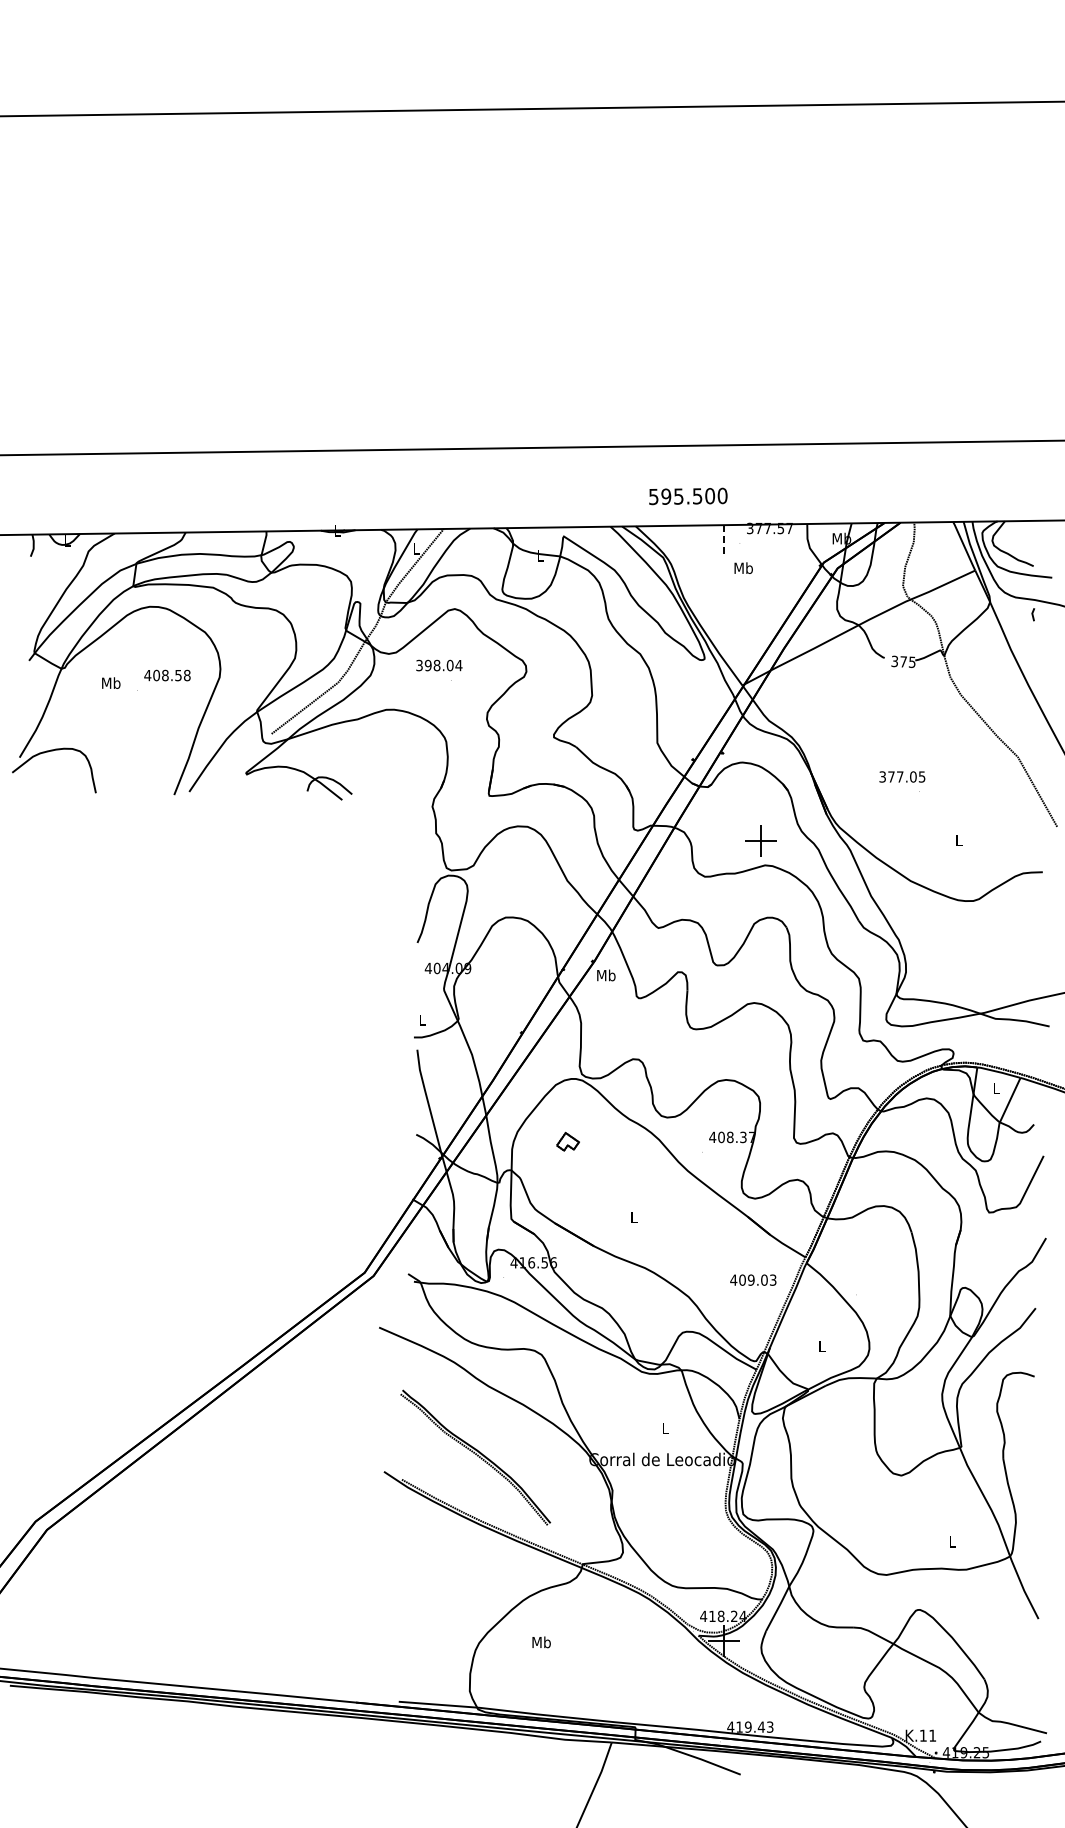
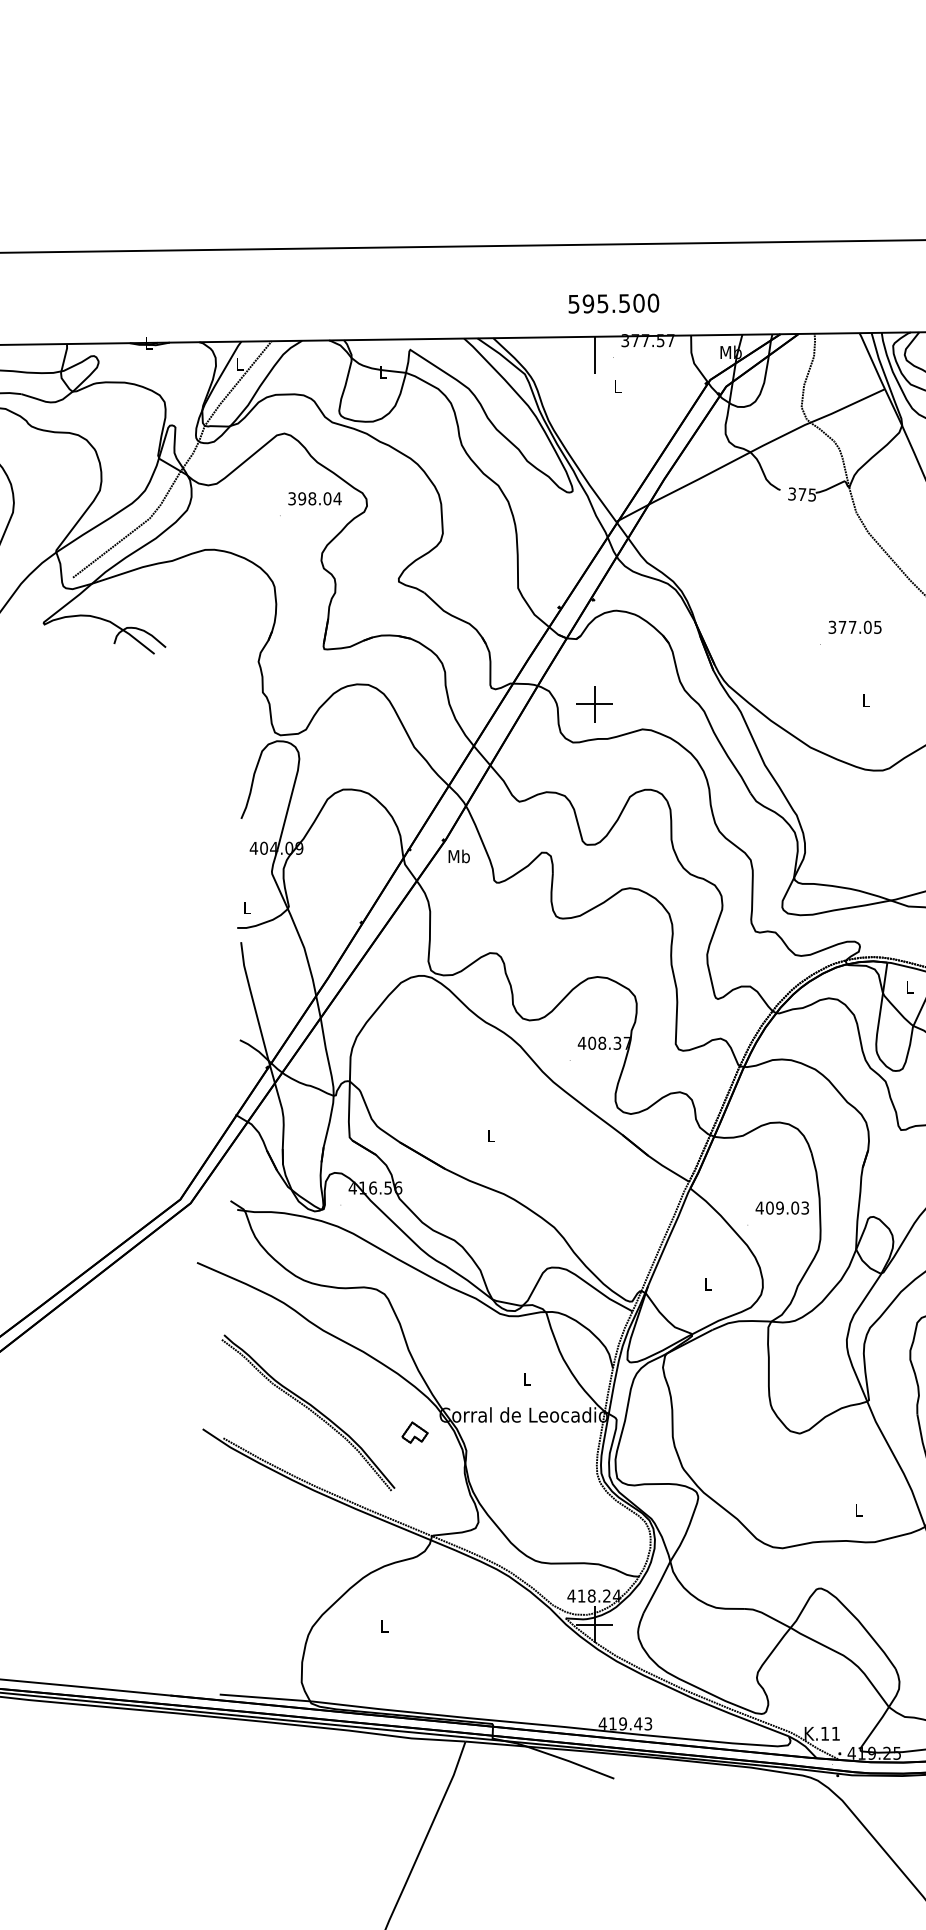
text: (688, 496) -> (614, 303), moved
line: (723, 541) -> (594, 355), dashed -> solid
text: (743, 567) -> (617, 385), Mb -> L
text: (439, 665) -> (315, 498), moved
text: (902, 776) -> (855, 626), moved
part: (760, 840) -> (594, 704), moved
part: (567, 1141) -> (414, 1432), moved
text: (753, 1279) -> (782, 1207), moved
text: (541, 1642) -> (384, 1626), Mb -> L

